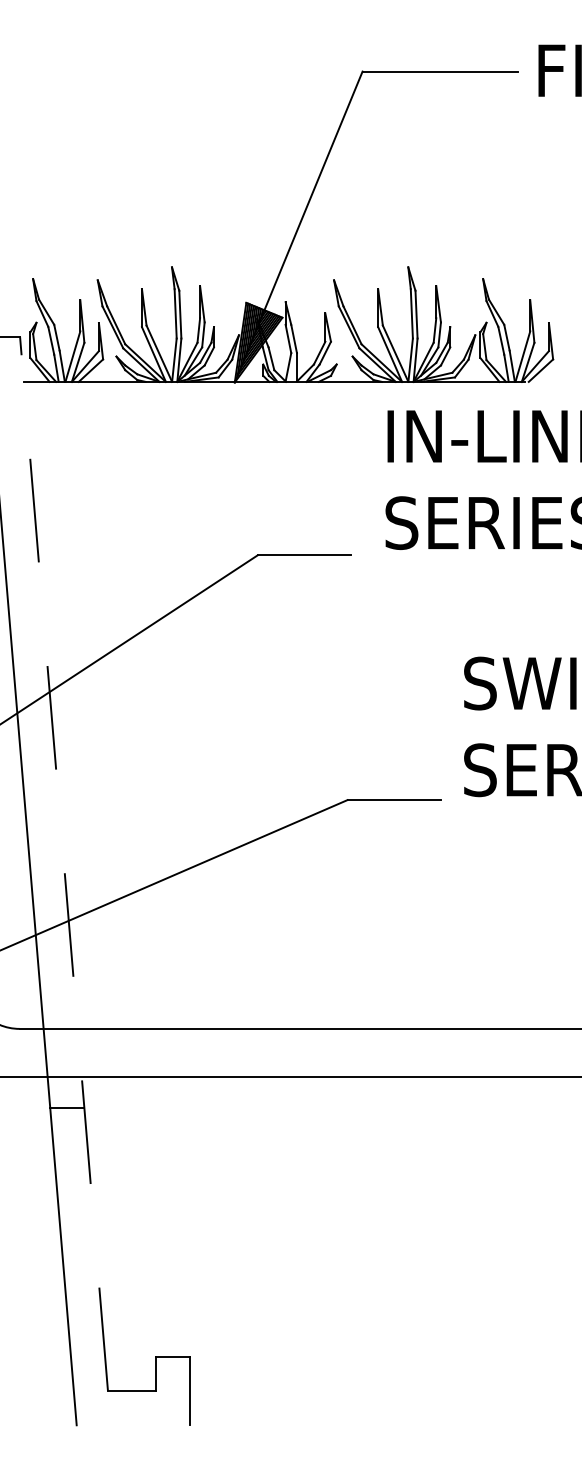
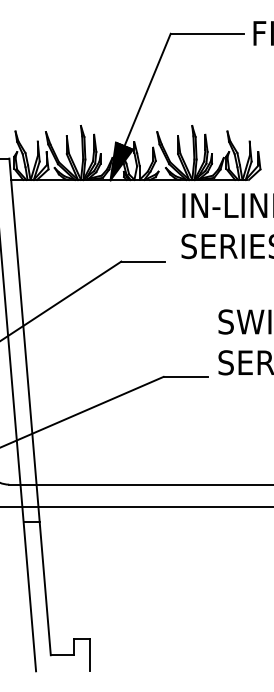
line: (64, 862) -> (30, 406), dashed -> solid

